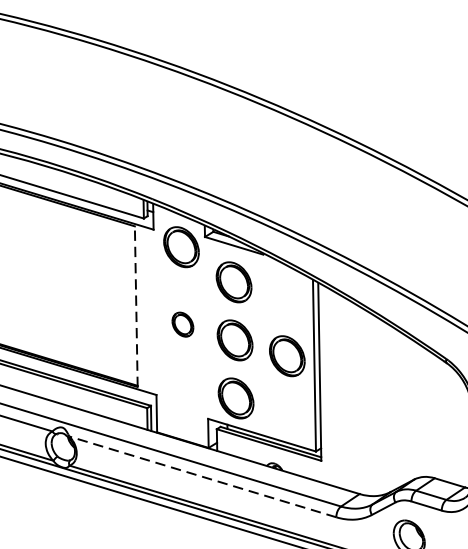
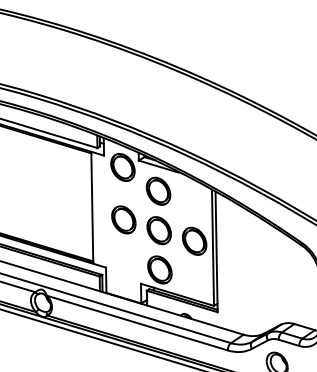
line: (136, 306) -> (92, 207), dashed -> solid
part: (182, 323) -> (123, 219), size x1.67
line: (201, 476) -> (136, 322), dashed -> solid

